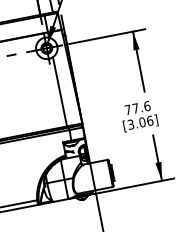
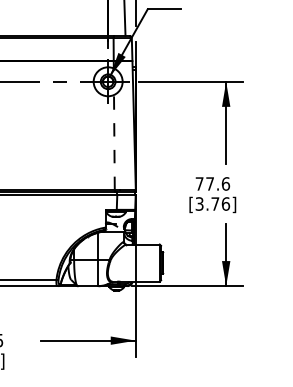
line: (60, 91) -> (114, 142), solid -> dashed
text: (142, 122) -> (215, 203), [3.06] -> [3.76]

